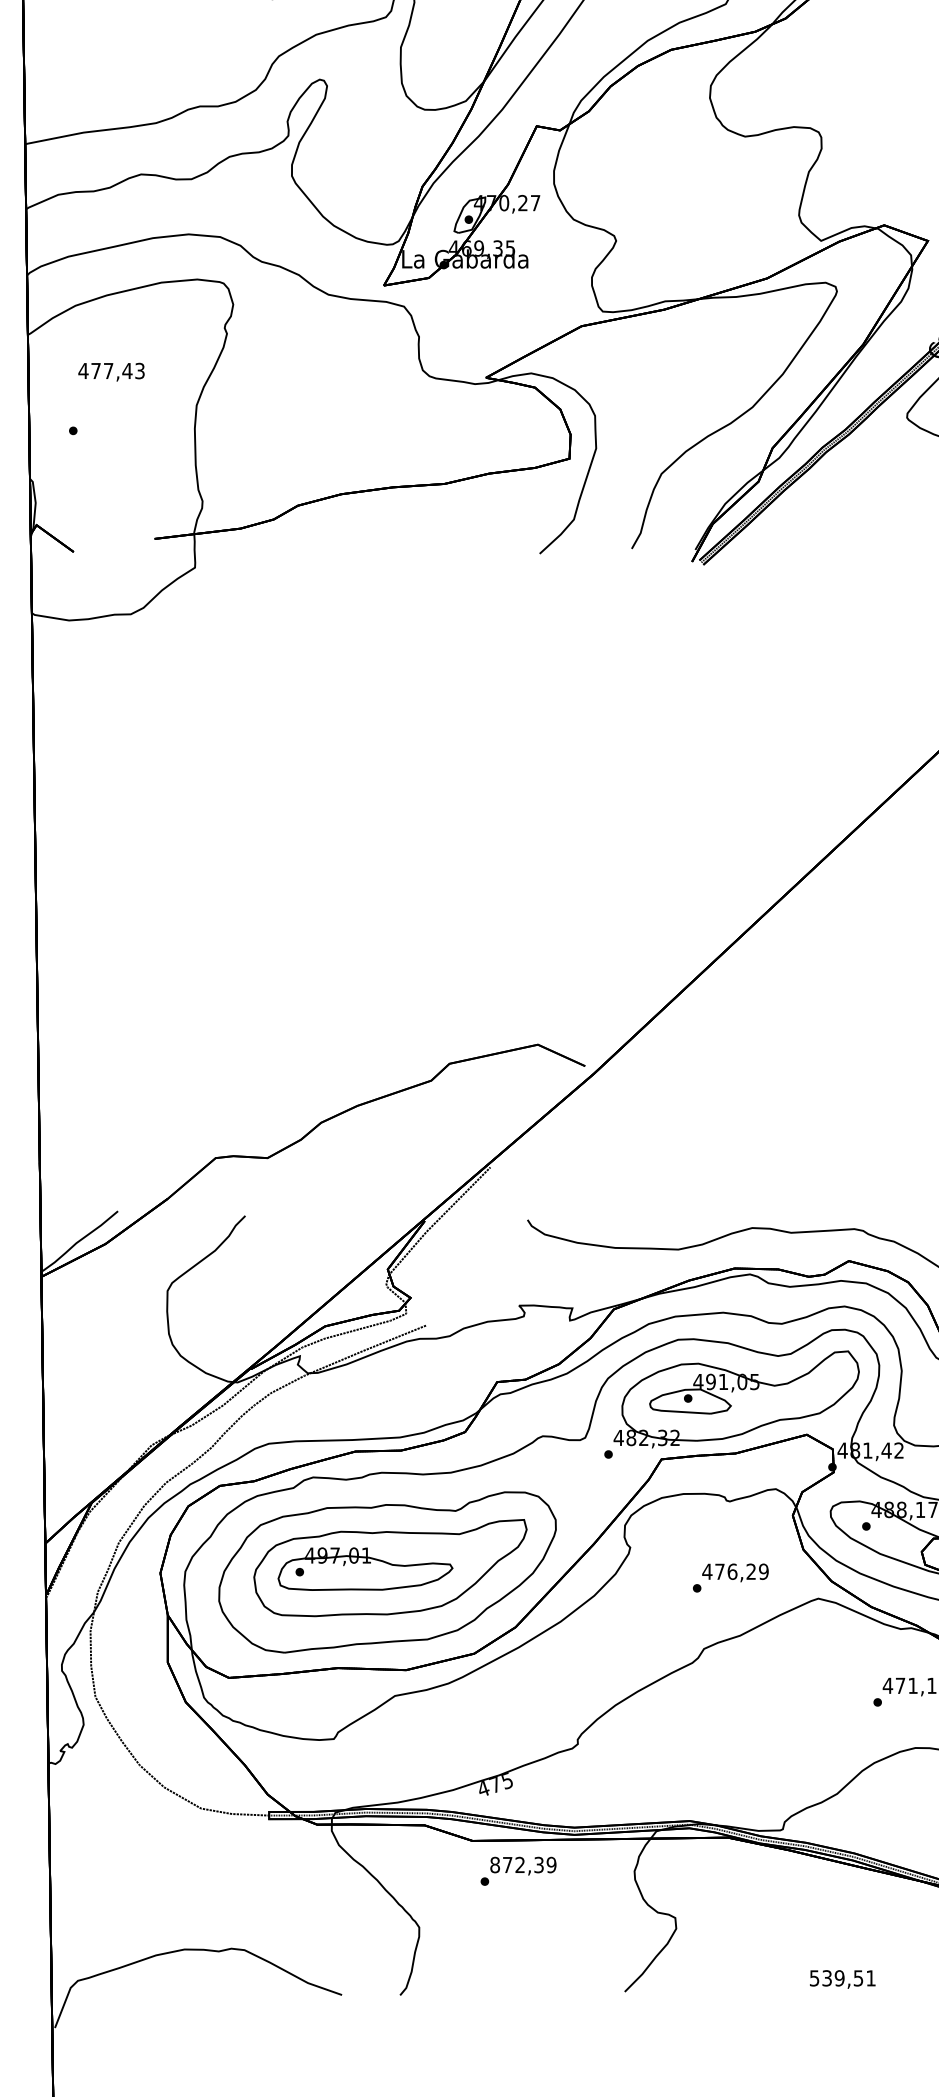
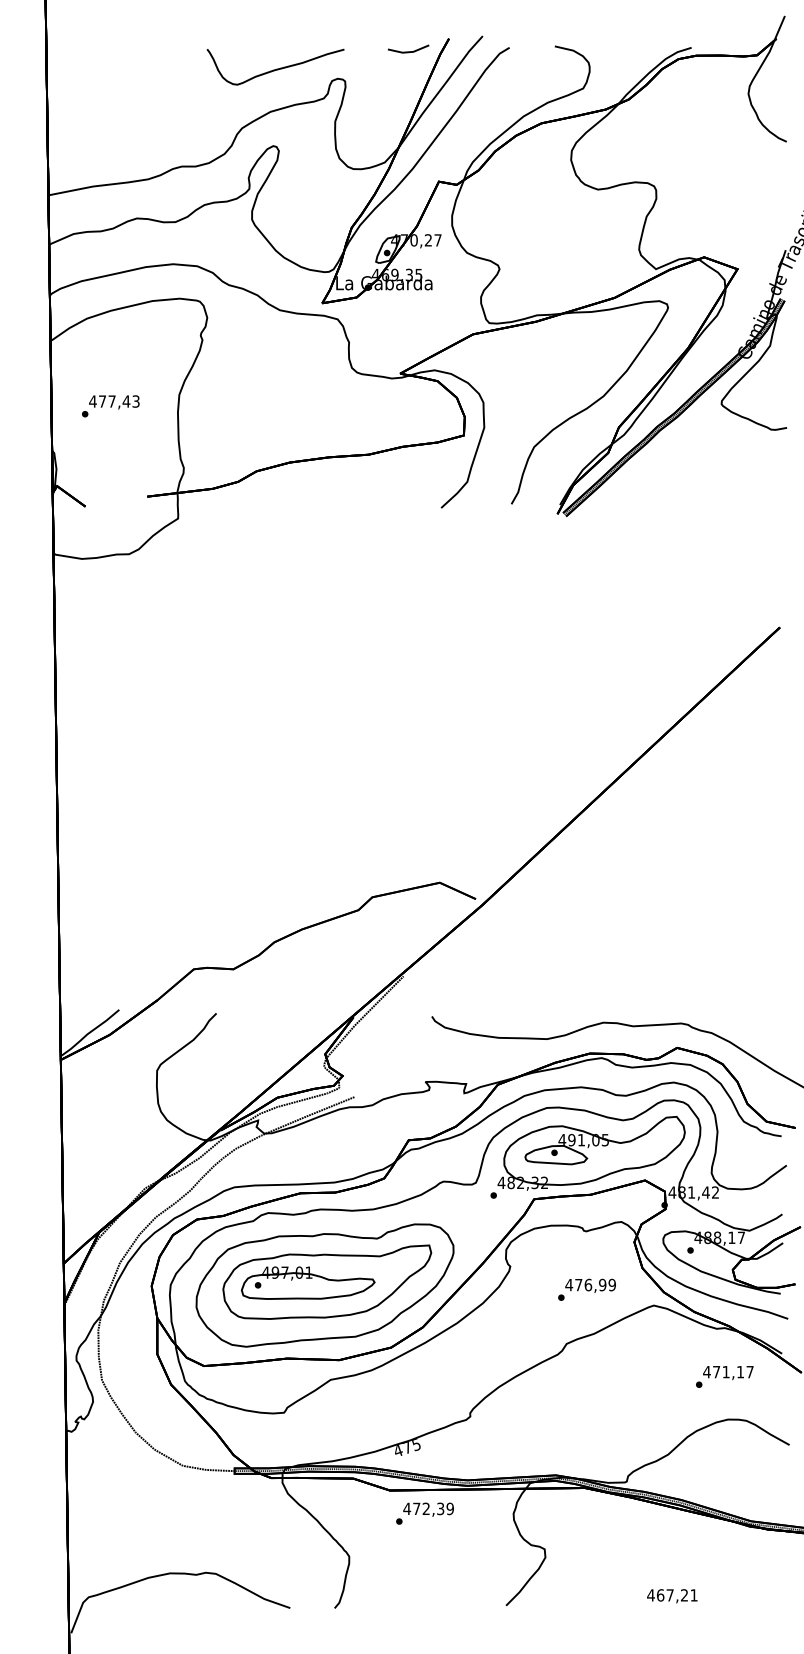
text: (111, 372) -> (114, 402), moved
text: (751, 1572) -> (602, 1285), 476,29 -> 476,99
text: (495, 1864) -> (407, 1508), 872,39 -> 472,39
text: (836, 1978) -> (667, 1595), 539,51 -> 467,21

